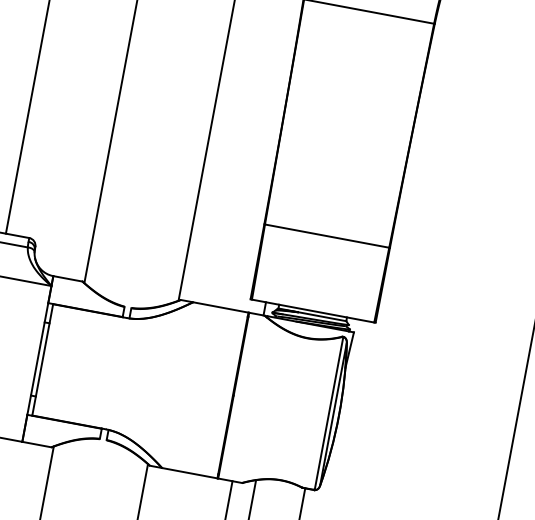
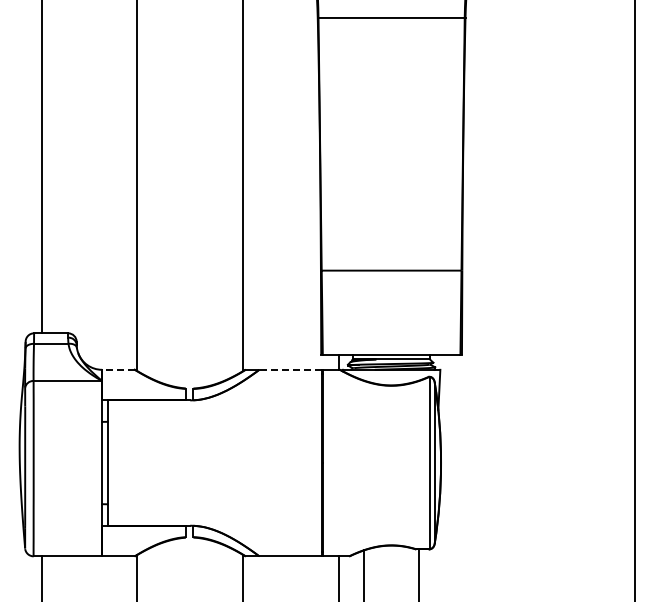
line: (67, 278) -> (117, 369), solid -> dashed
line: (219, 307) -> (289, 369), solid -> dashed

